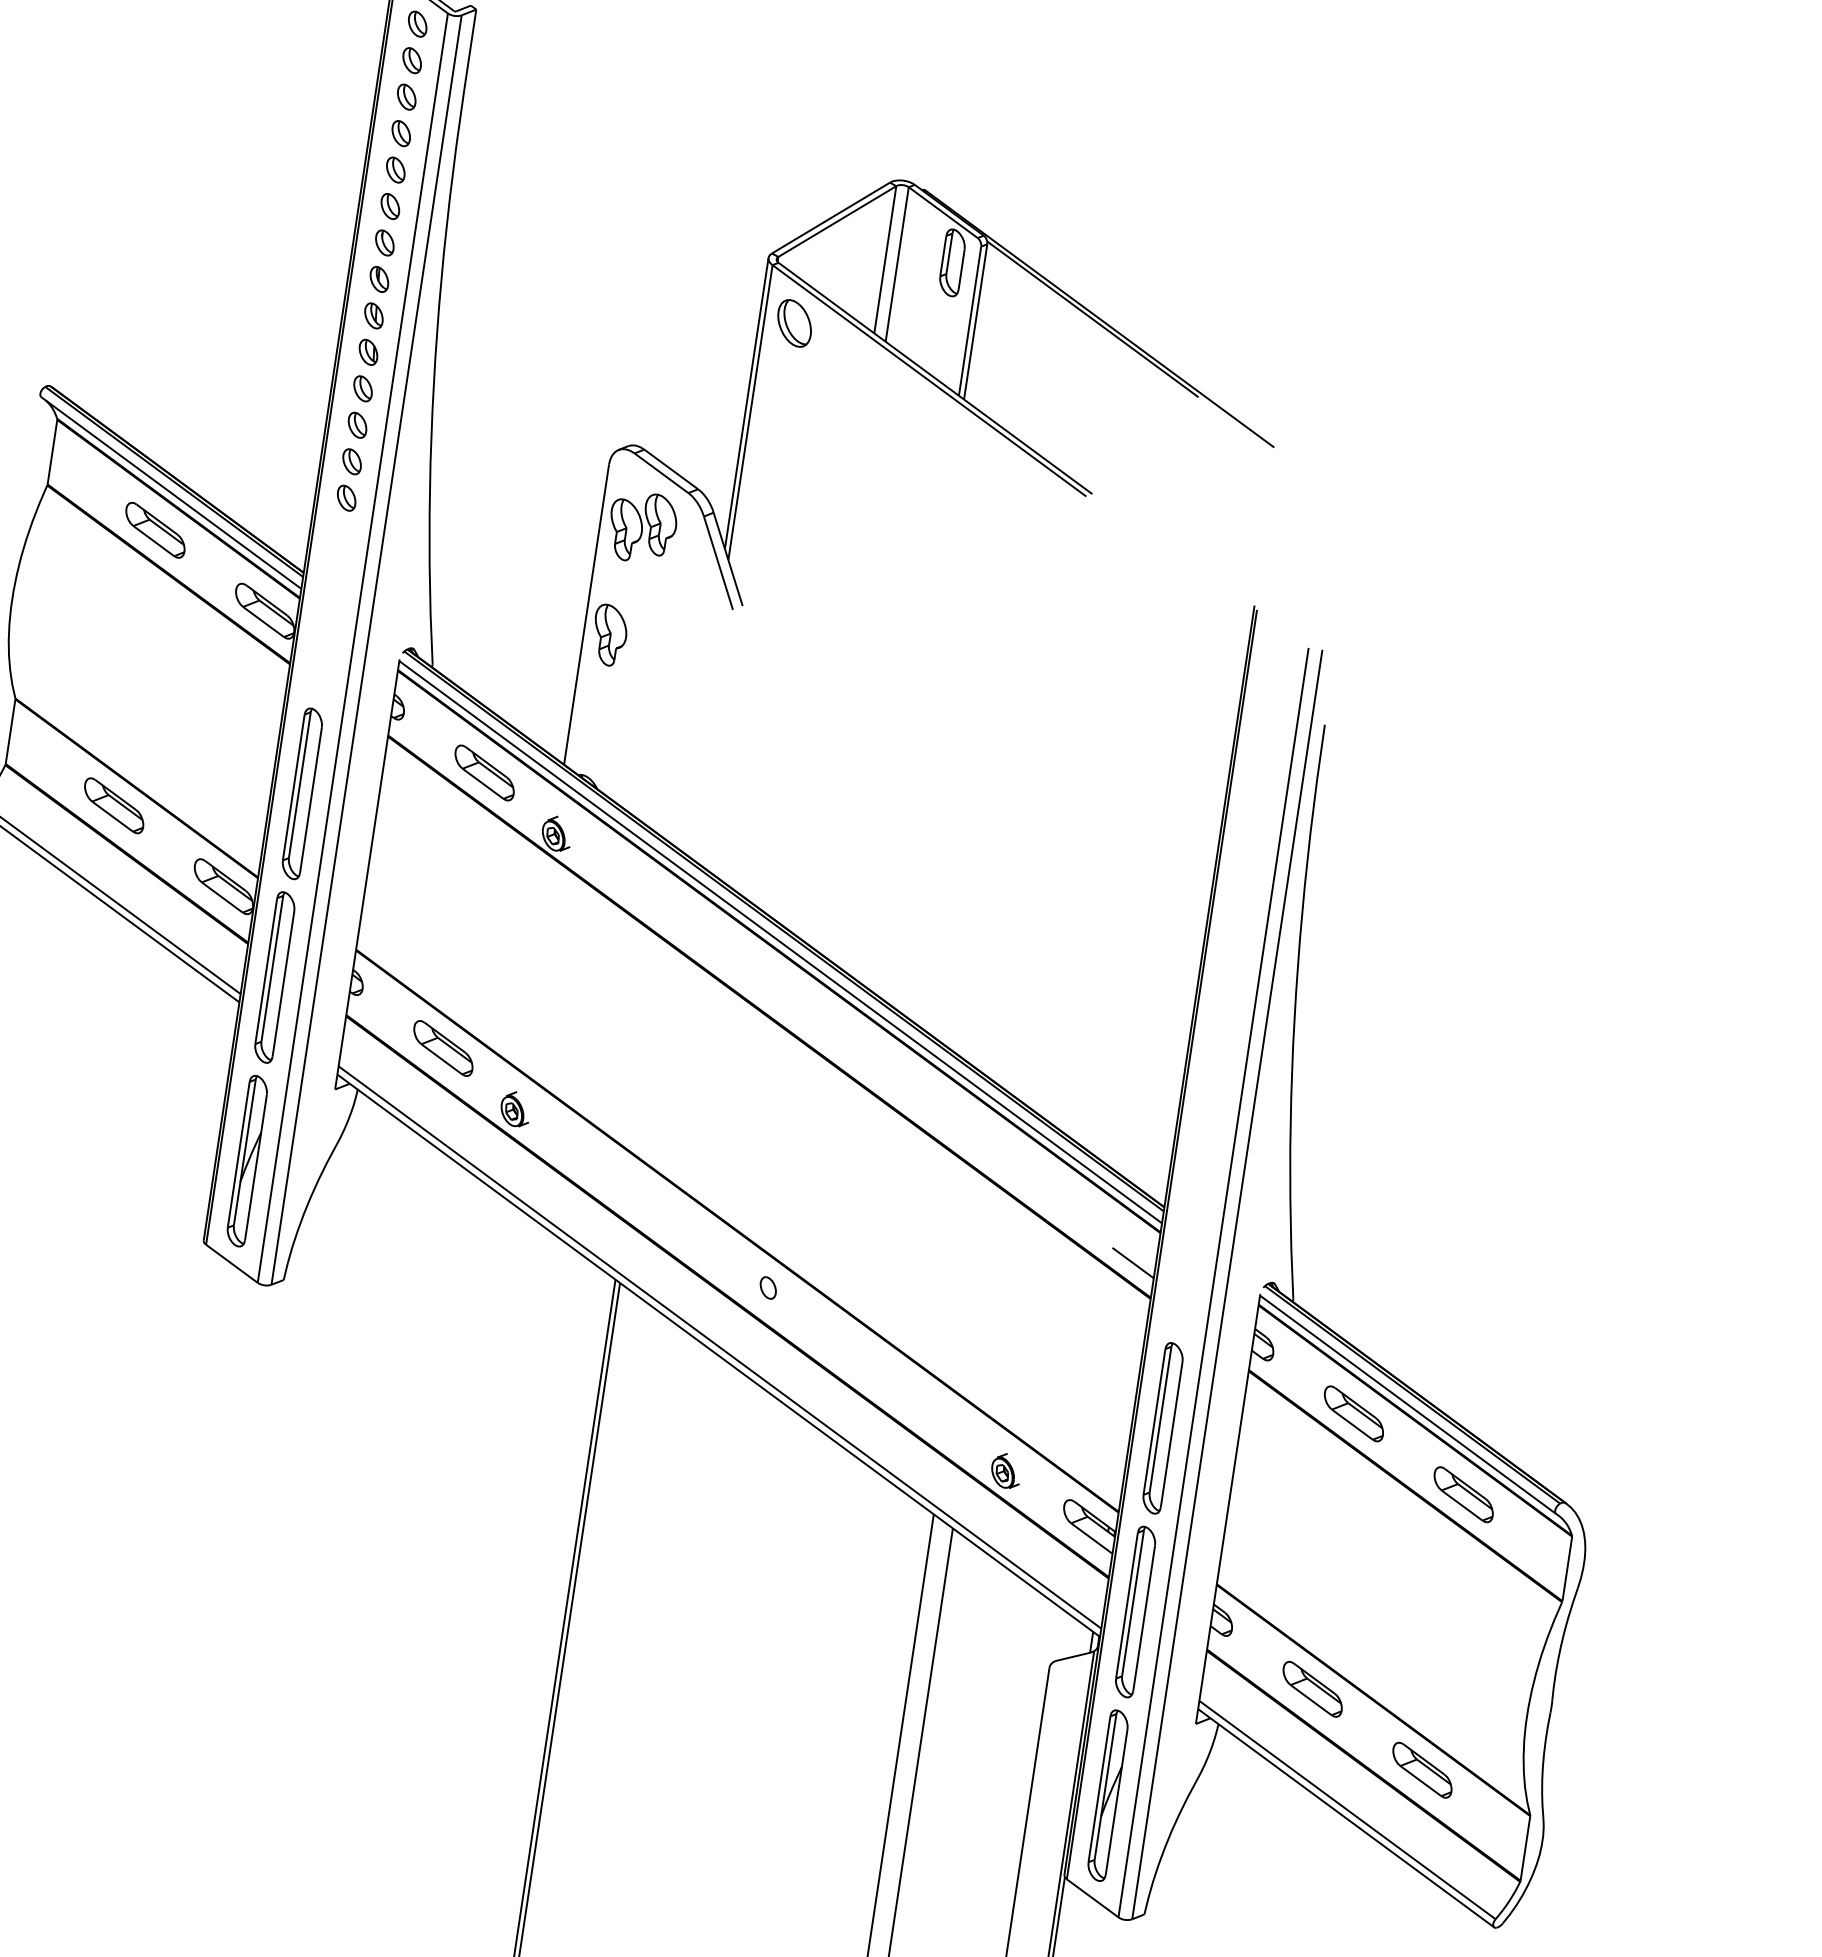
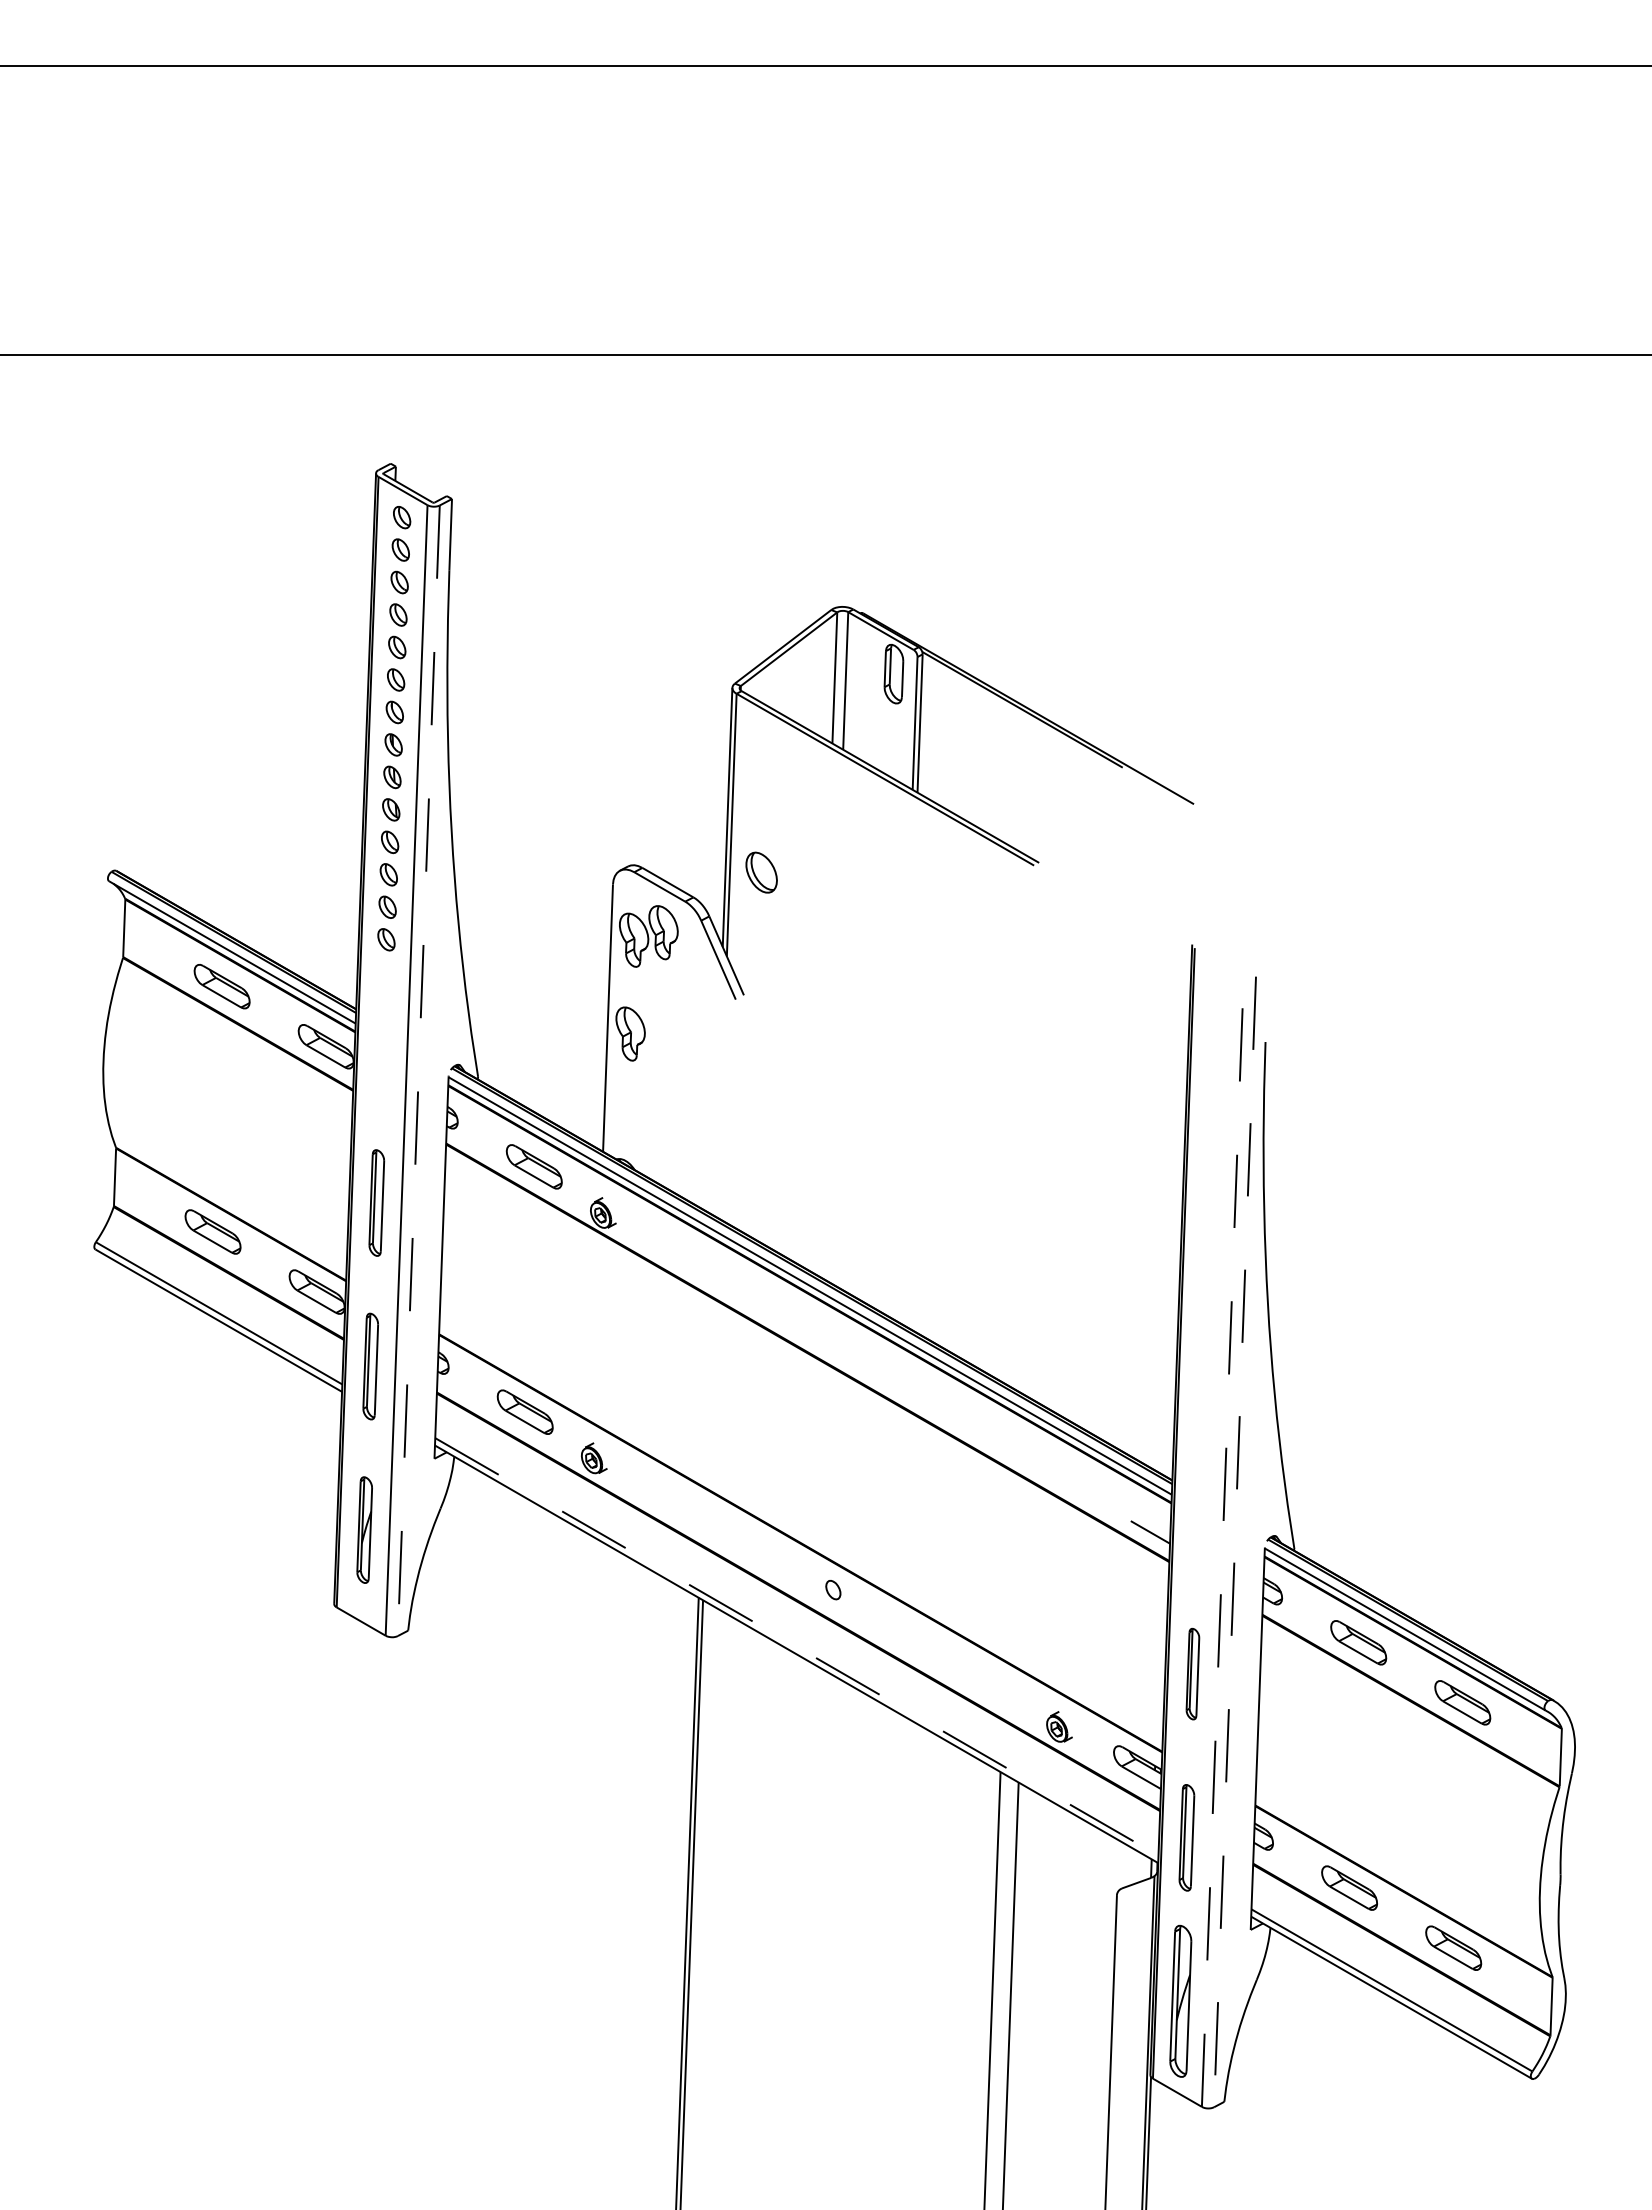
part: (794, 323) -> (761, 872), moved
line: (366, 649) -> (418, 1070), solid -> dashed
part: (302, 793) -> (376, 1202), size x0.7
part: (274, 977) -> (370, 1366), size x0.7
part: (247, 1160) -> (364, 1529), size x0.7
line: (1213, 1282) -> (1222, 1541), solid -> dashed
line: (1227, 1284) -> (1235, 1541), solid -> dashed
line: (719, 1346) -> (796, 1646), solid -> dashed
part: (1162, 1427) -> (1192, 1673), size x0.6
part: (1135, 1611) -> (1186, 1837), size x0.7

